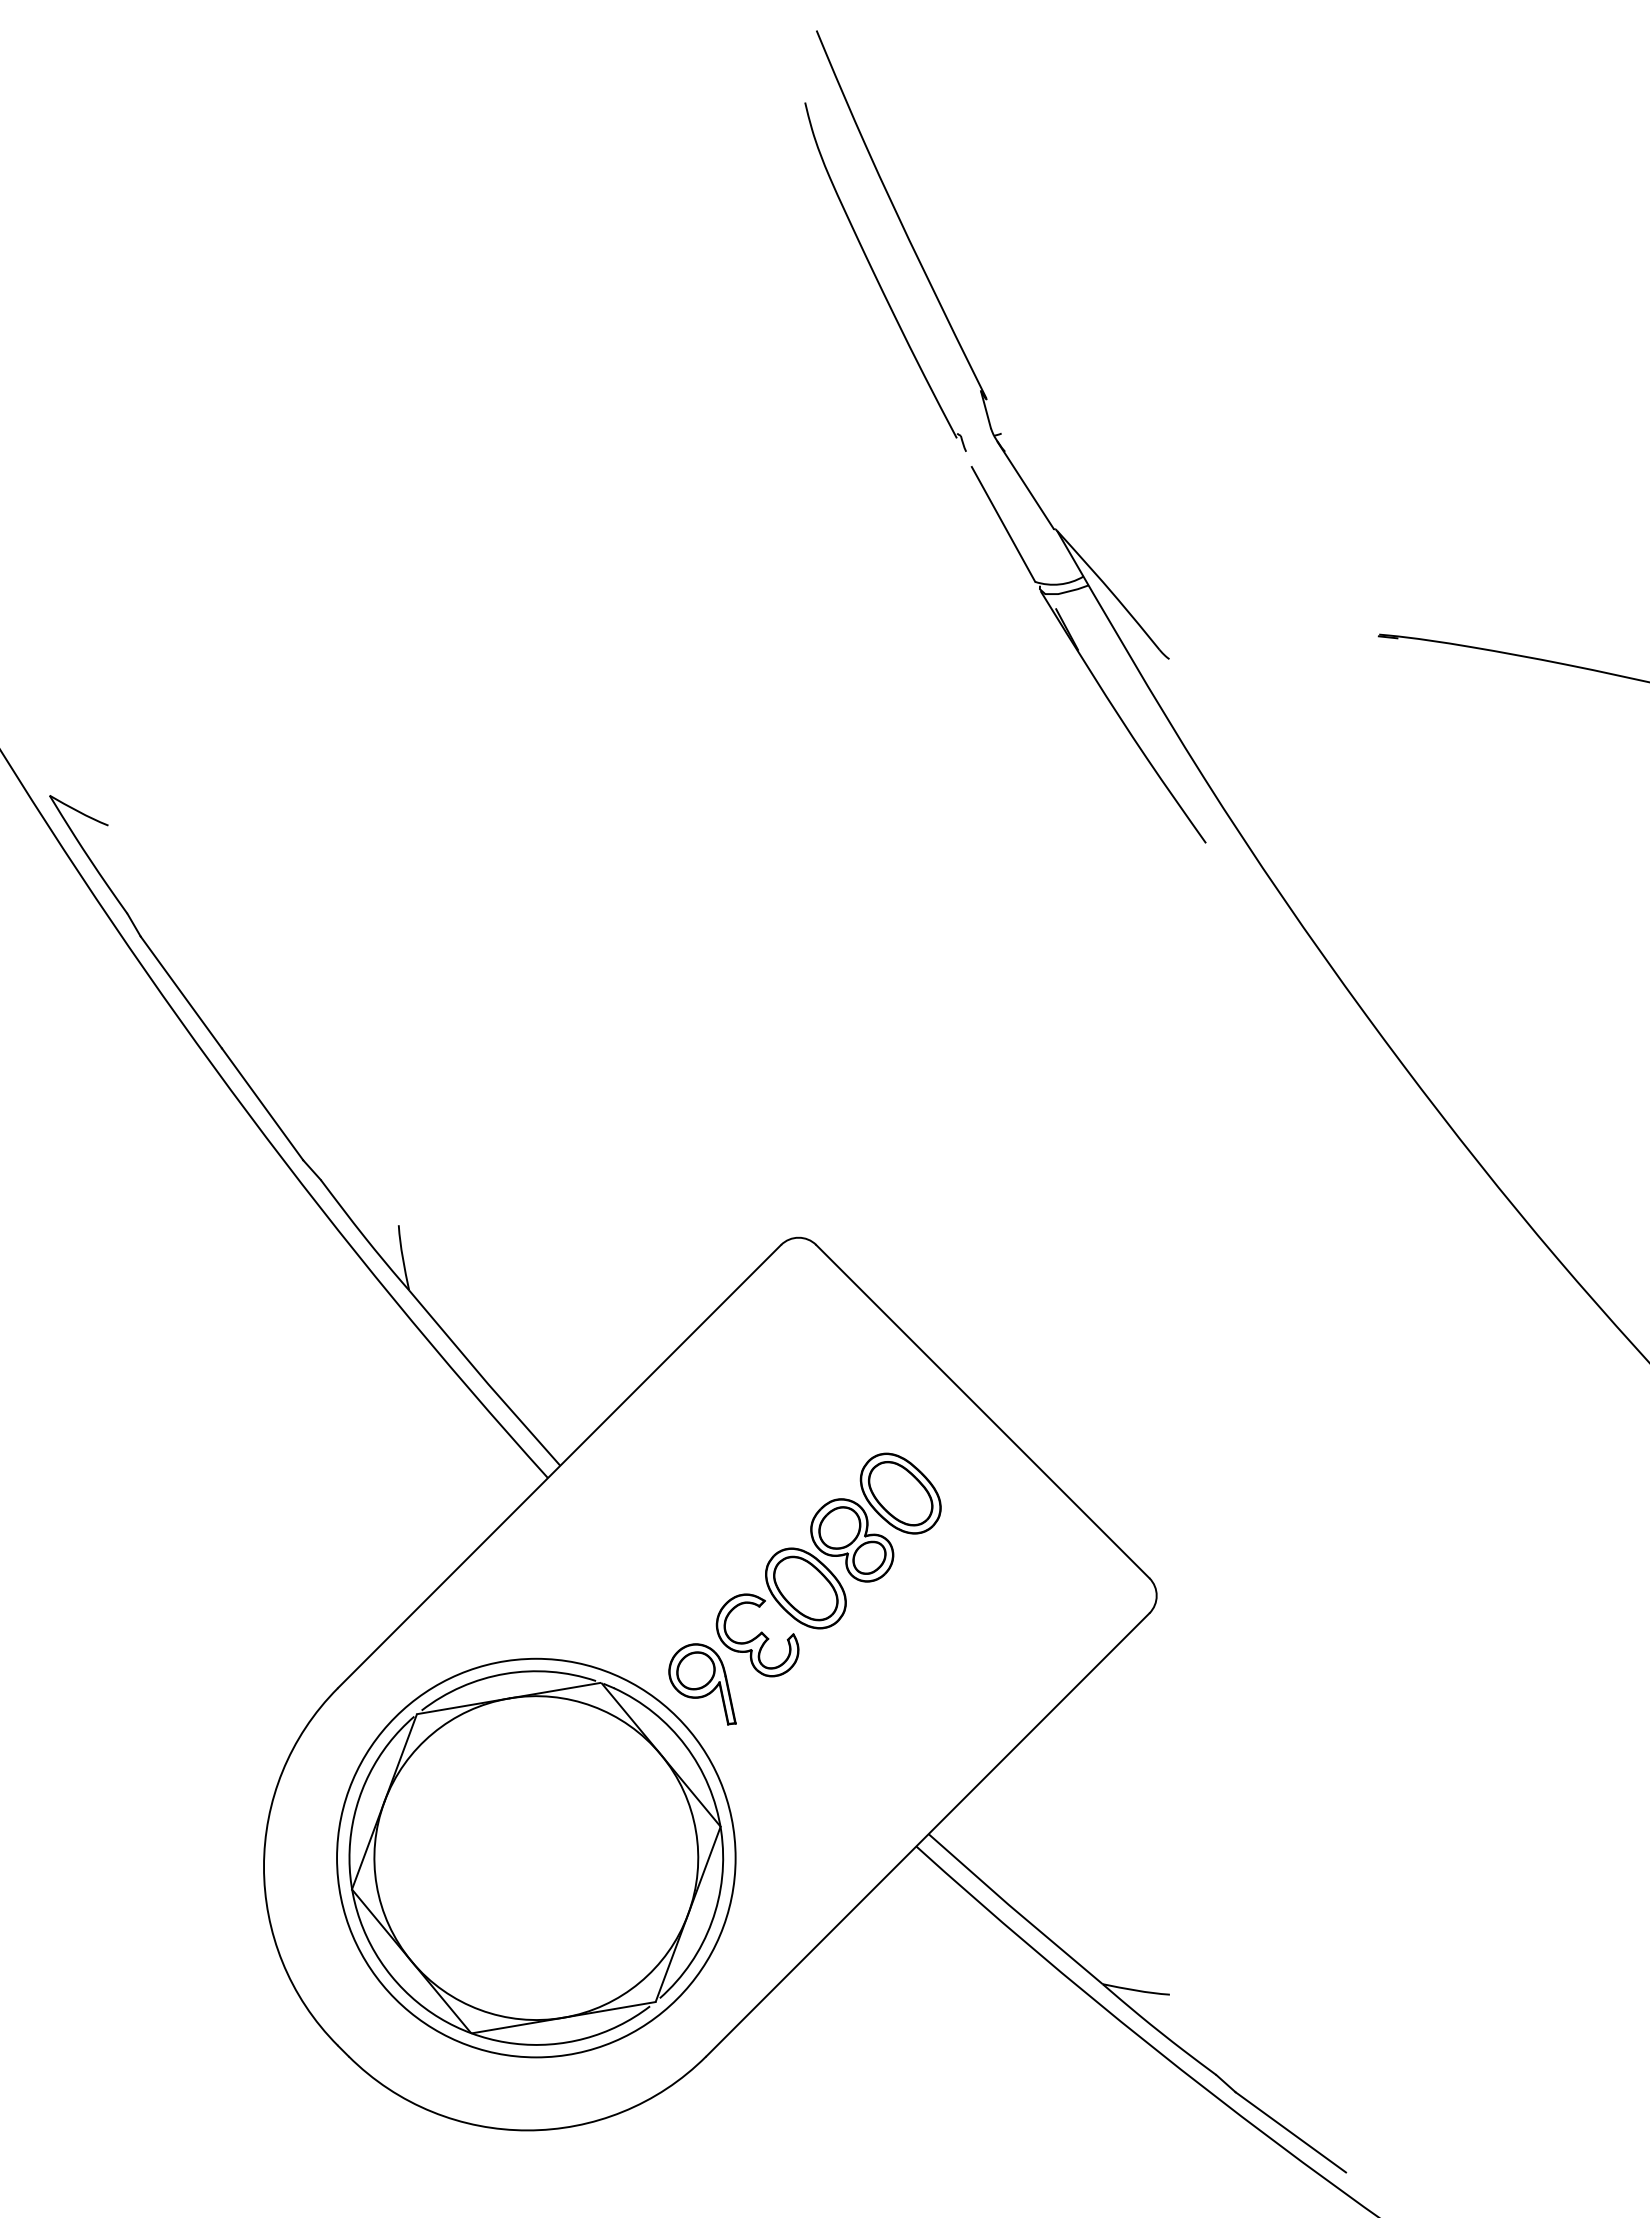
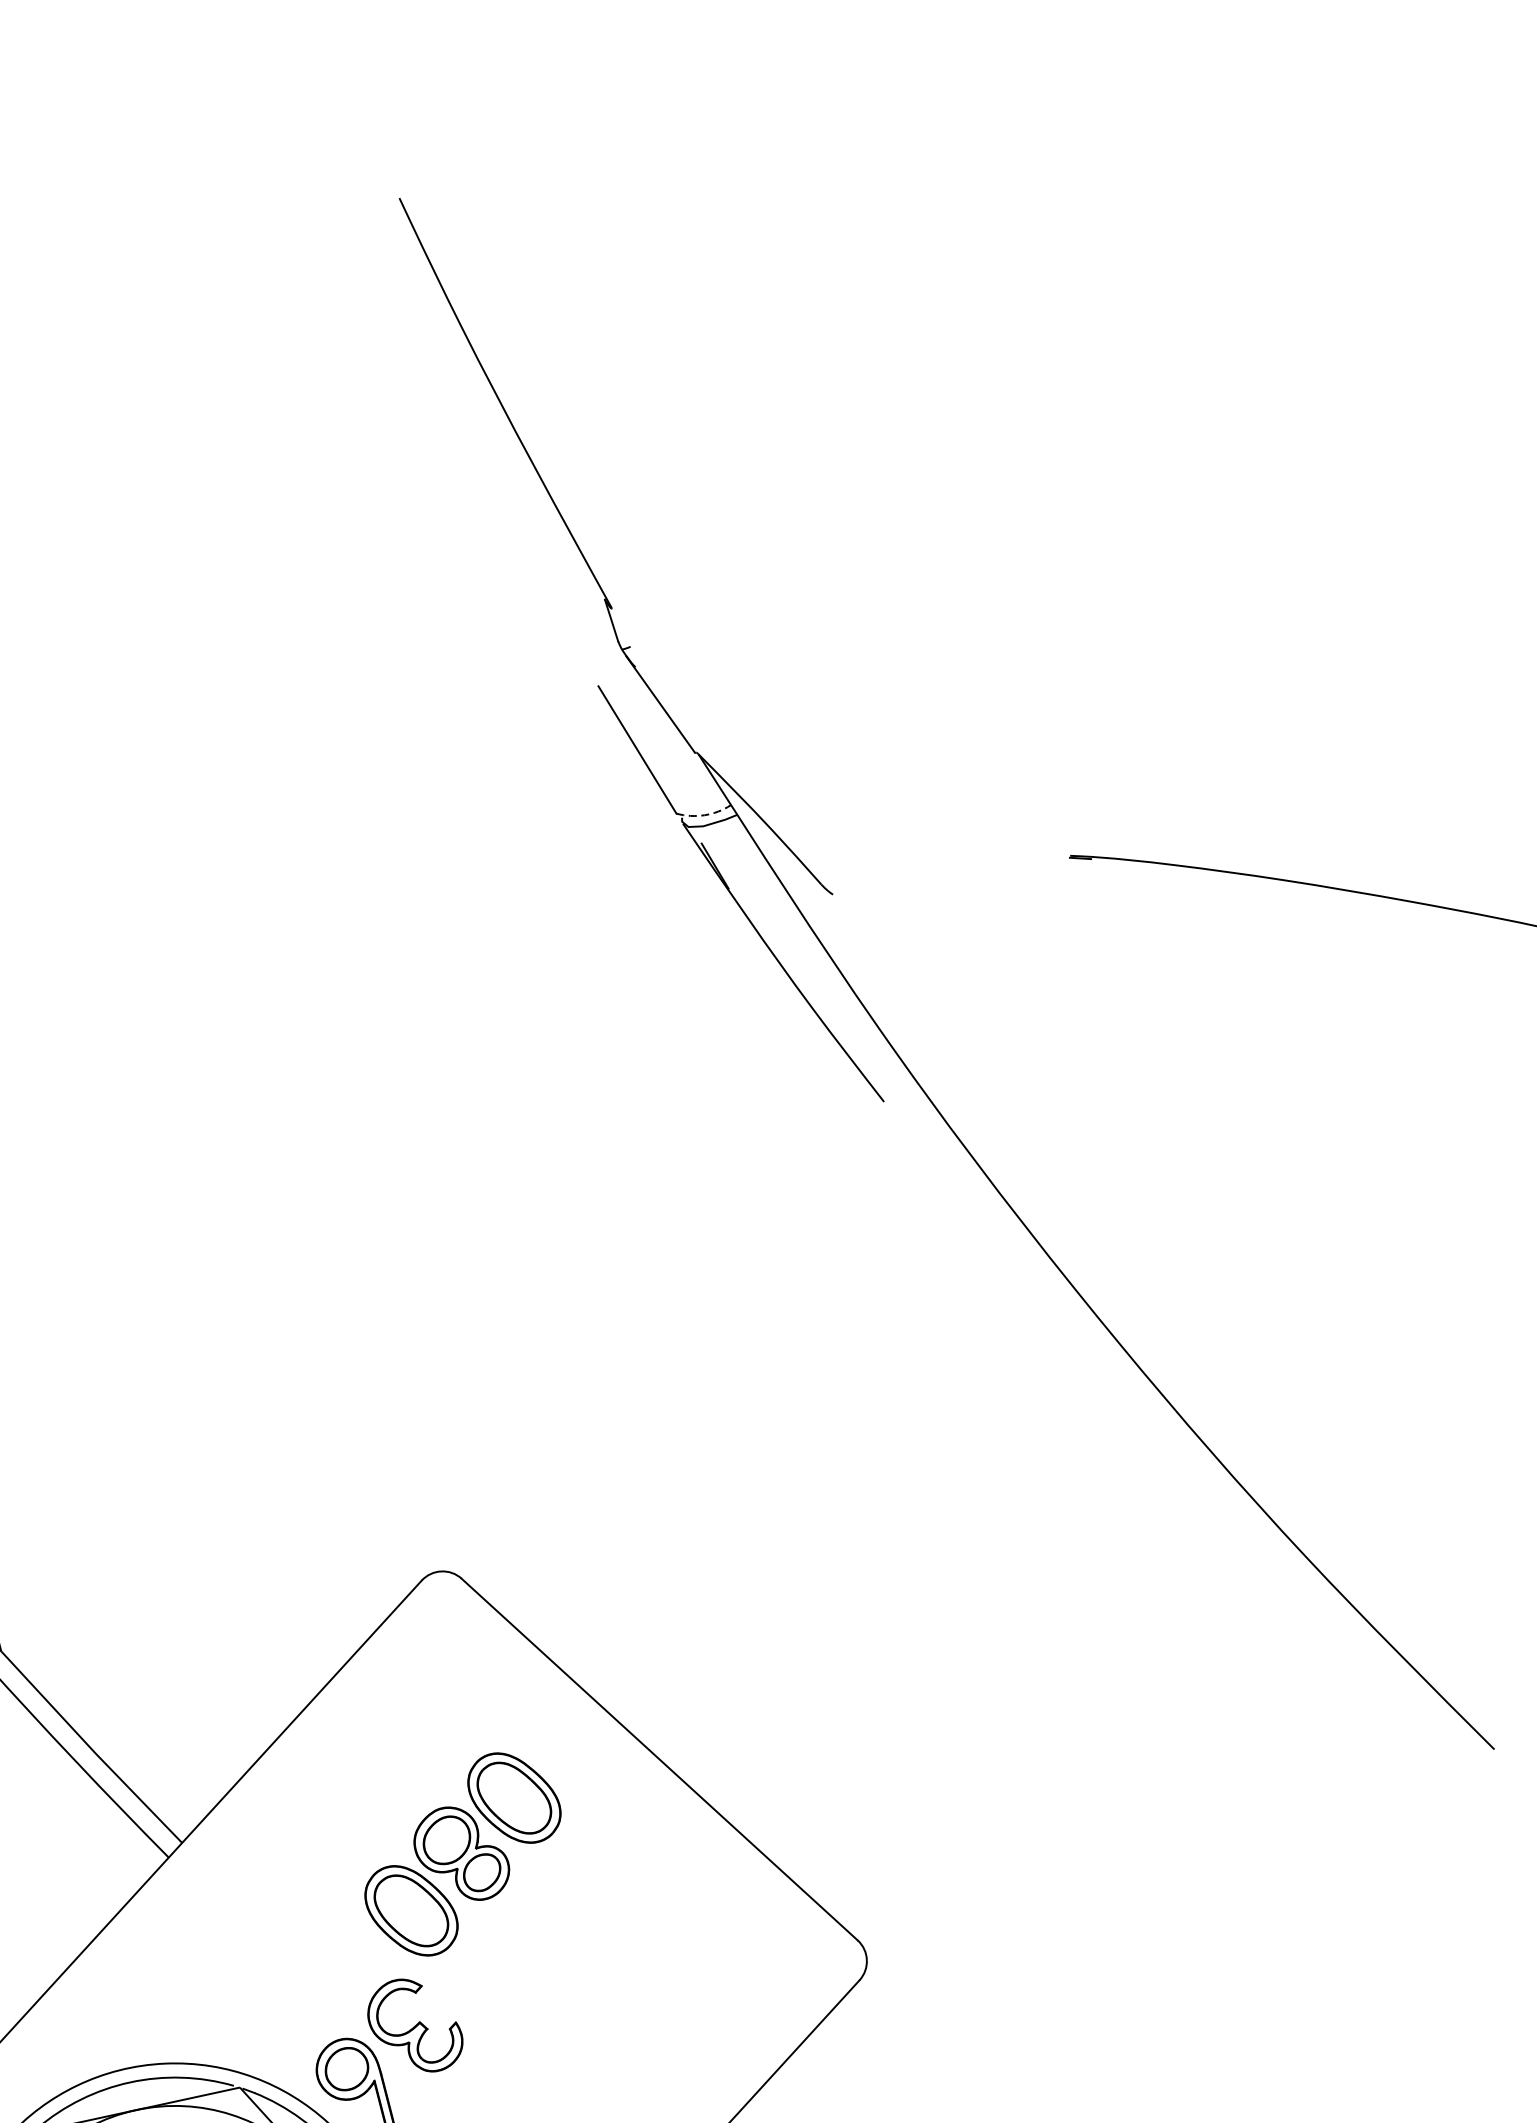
part: (877, 277) -> (481, 475), removed
arc: (1059, 584) -> (704, 815), solid -> dashed
part: (853, 1540) -> (463, 1853), moved

